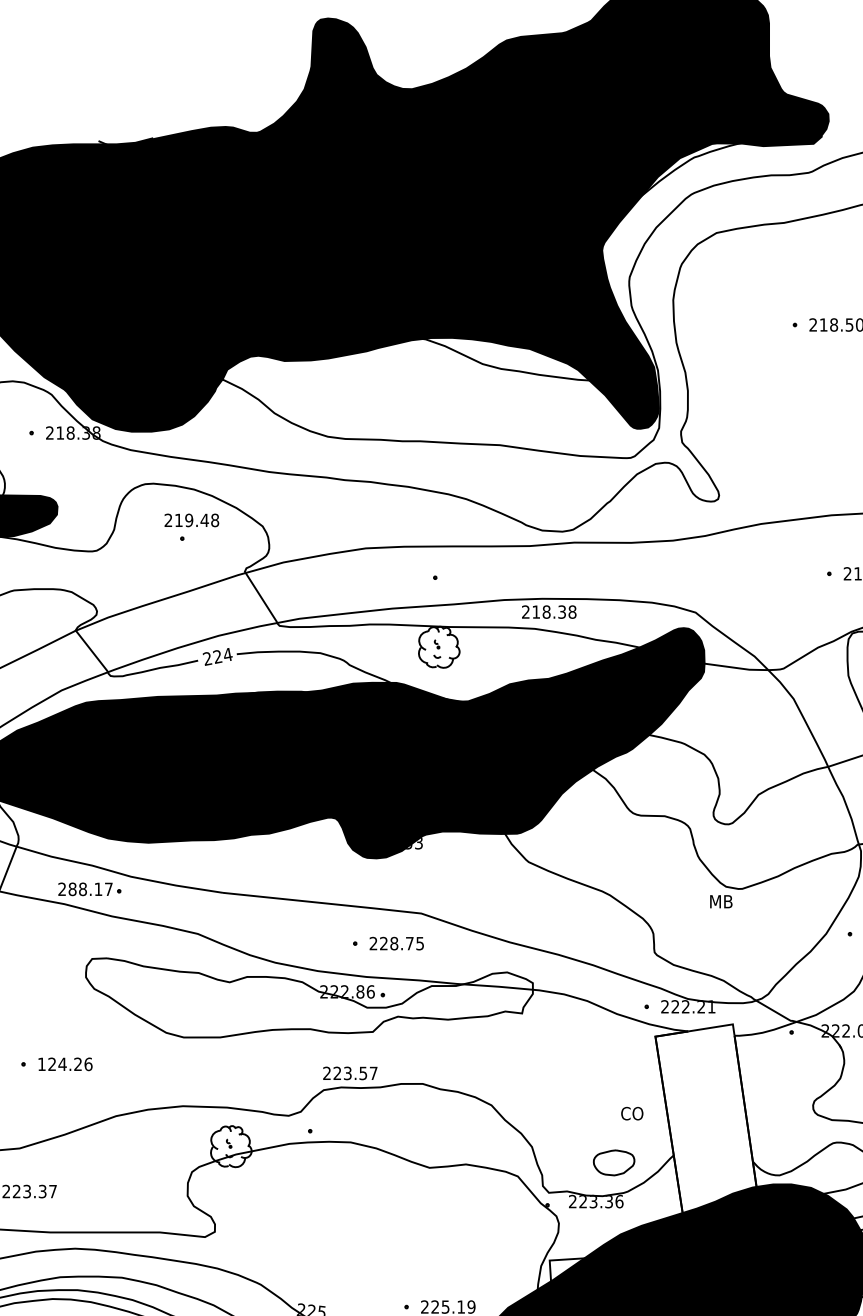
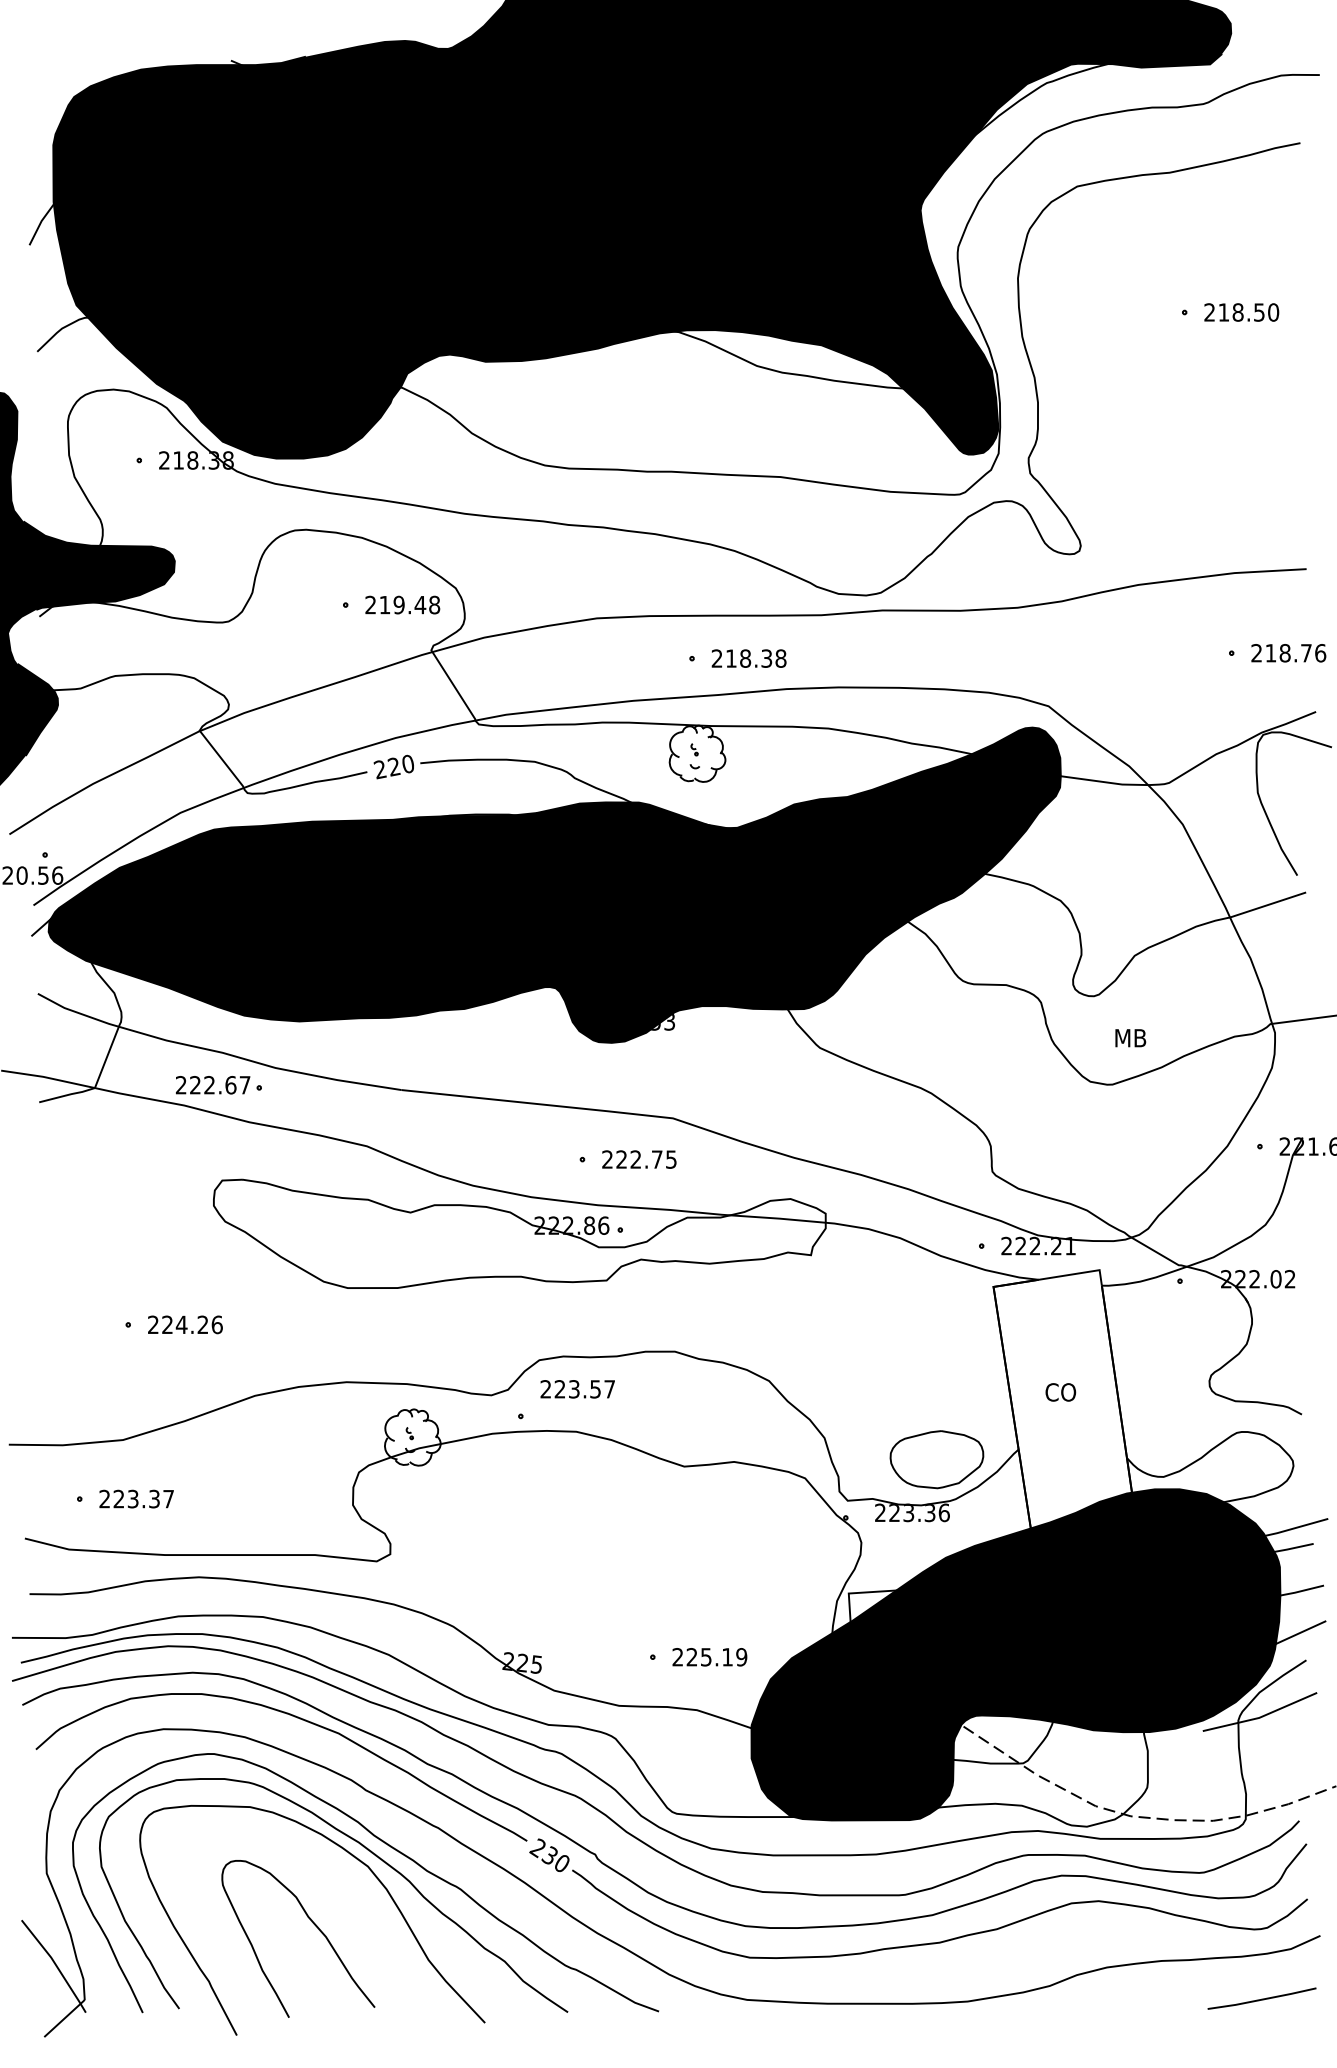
text: (191, 520) -> (402, 604), moved
text: (548, 612) -> (748, 658), moved
text: (228, 654) -> (408, 763), 224 -> 220
text: (85, 889) -> (213, 1085), 288.17 -> 222.67
text: (721, 901) -> (1130, 1038), moved
text: (393, 943) -> (635, 1159), 228.75 -> 222.75
text: (41, 1064) -> (153, 1324), 124.26 -> 224.26
text: (350, 1073) -> (577, 1389), moved
text: (632, 1113) -> (1060, 1392), moved
part: (613, 1162) -> (936, 1459), size x1.67

